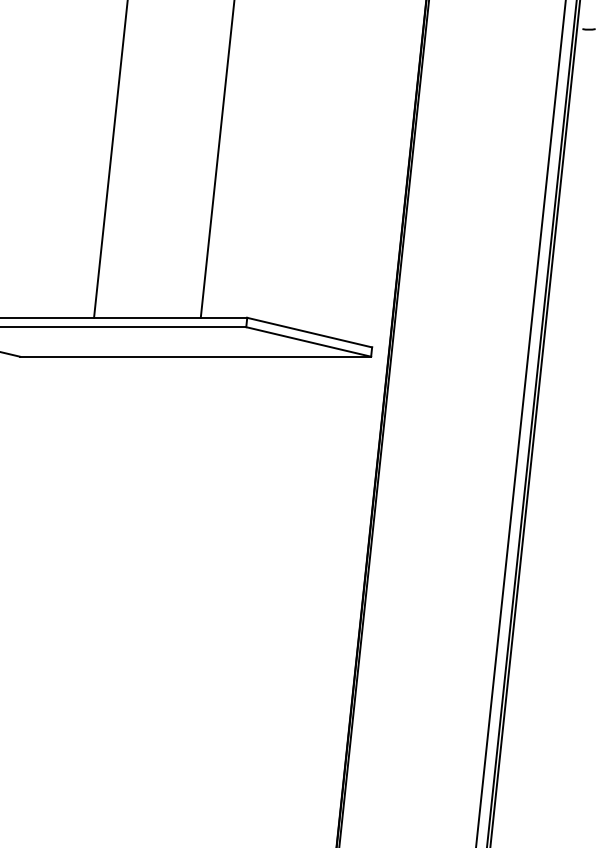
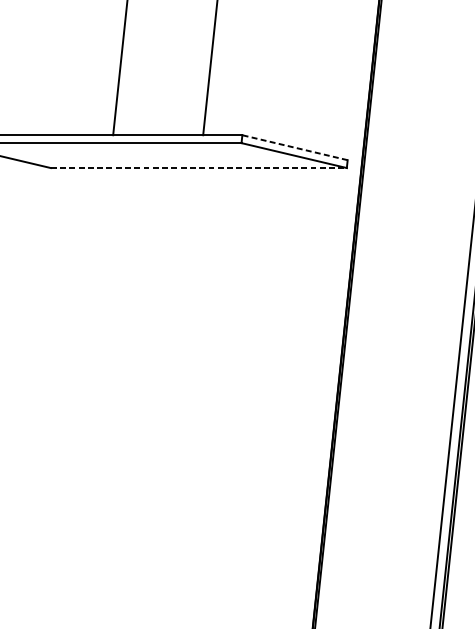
line: (309, 332) -> (294, 147), solid -> dashed
line: (195, 356) -> (198, 167), solid -> dashed

